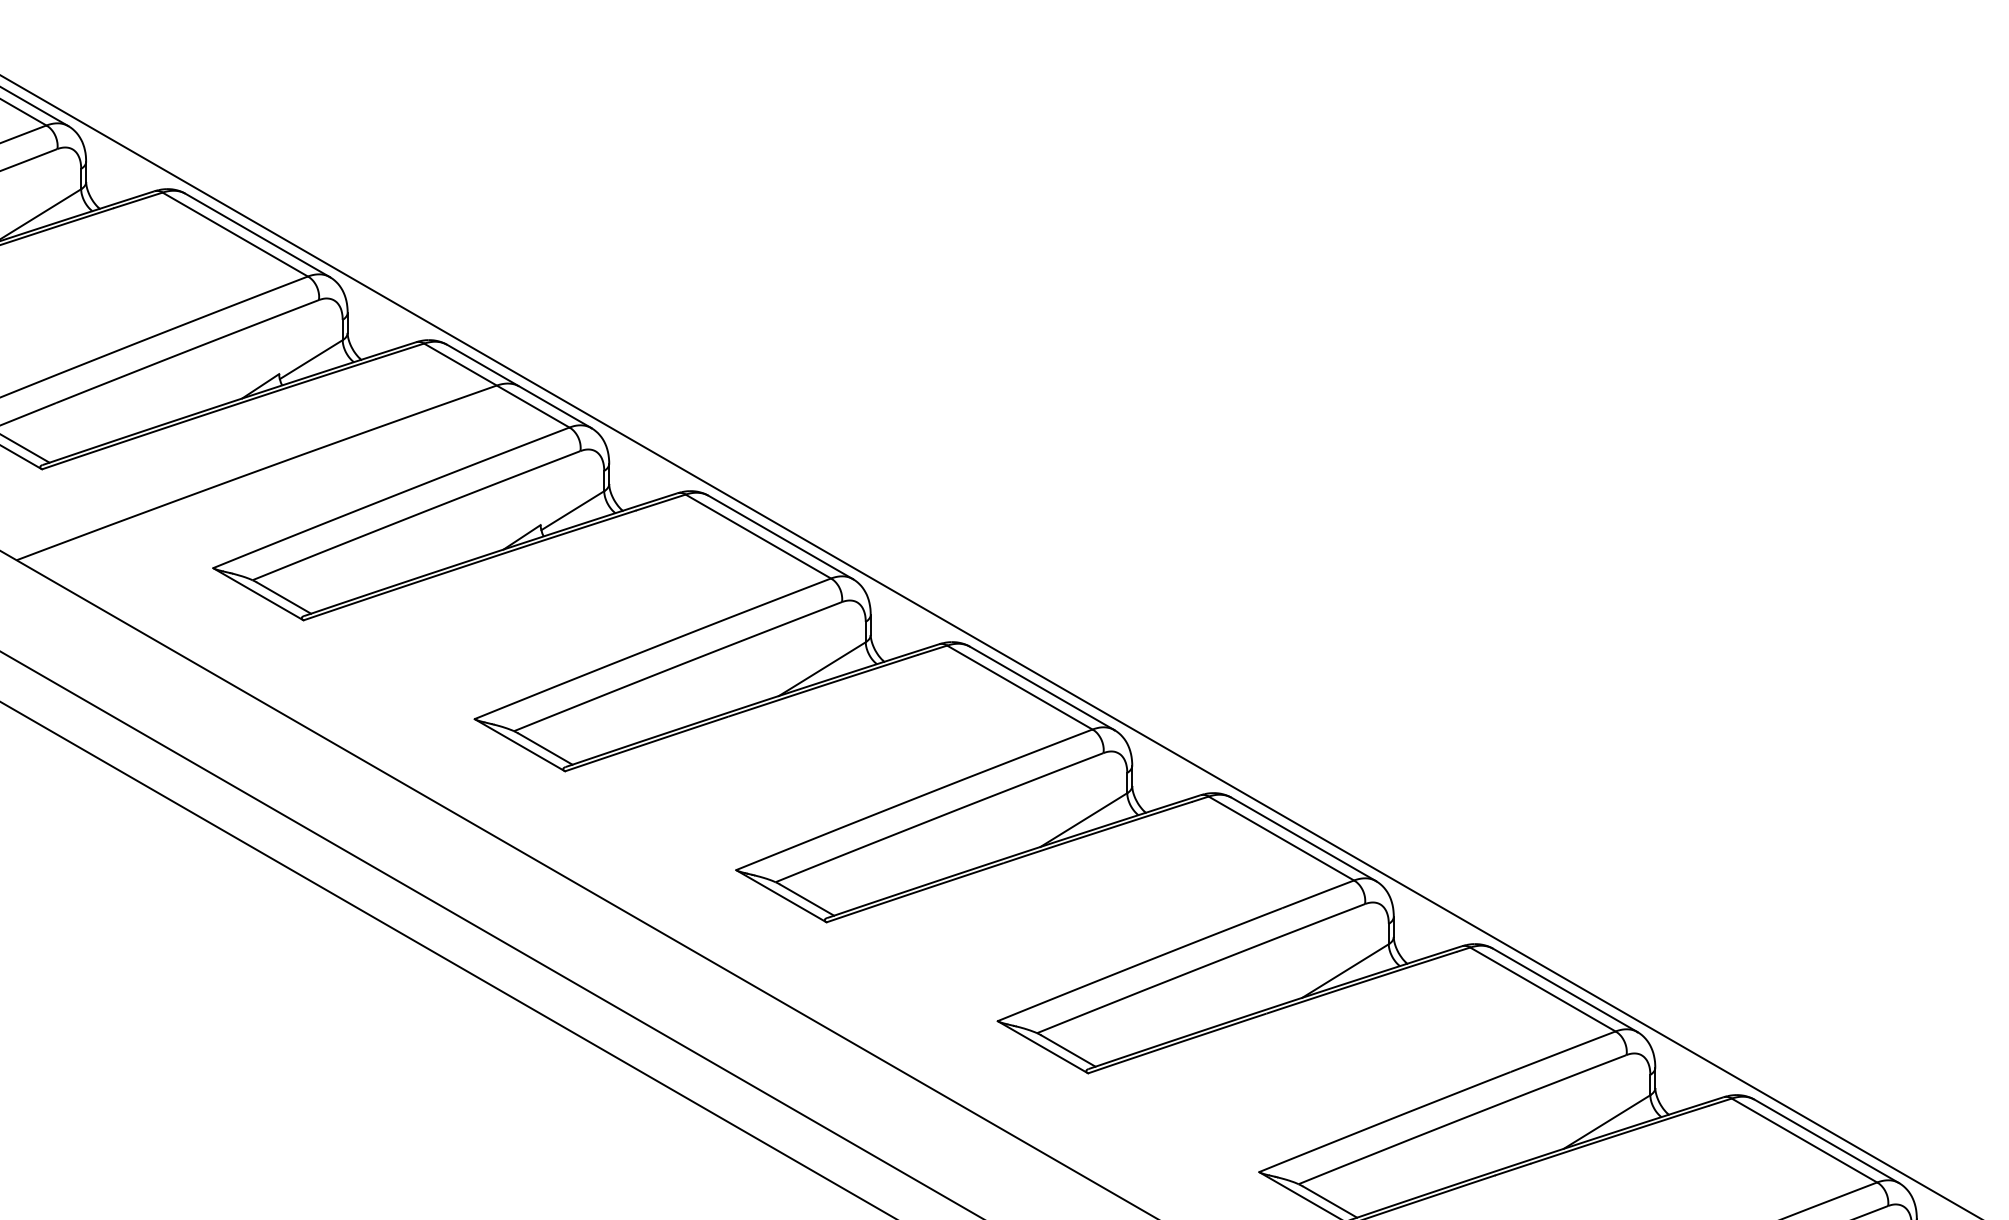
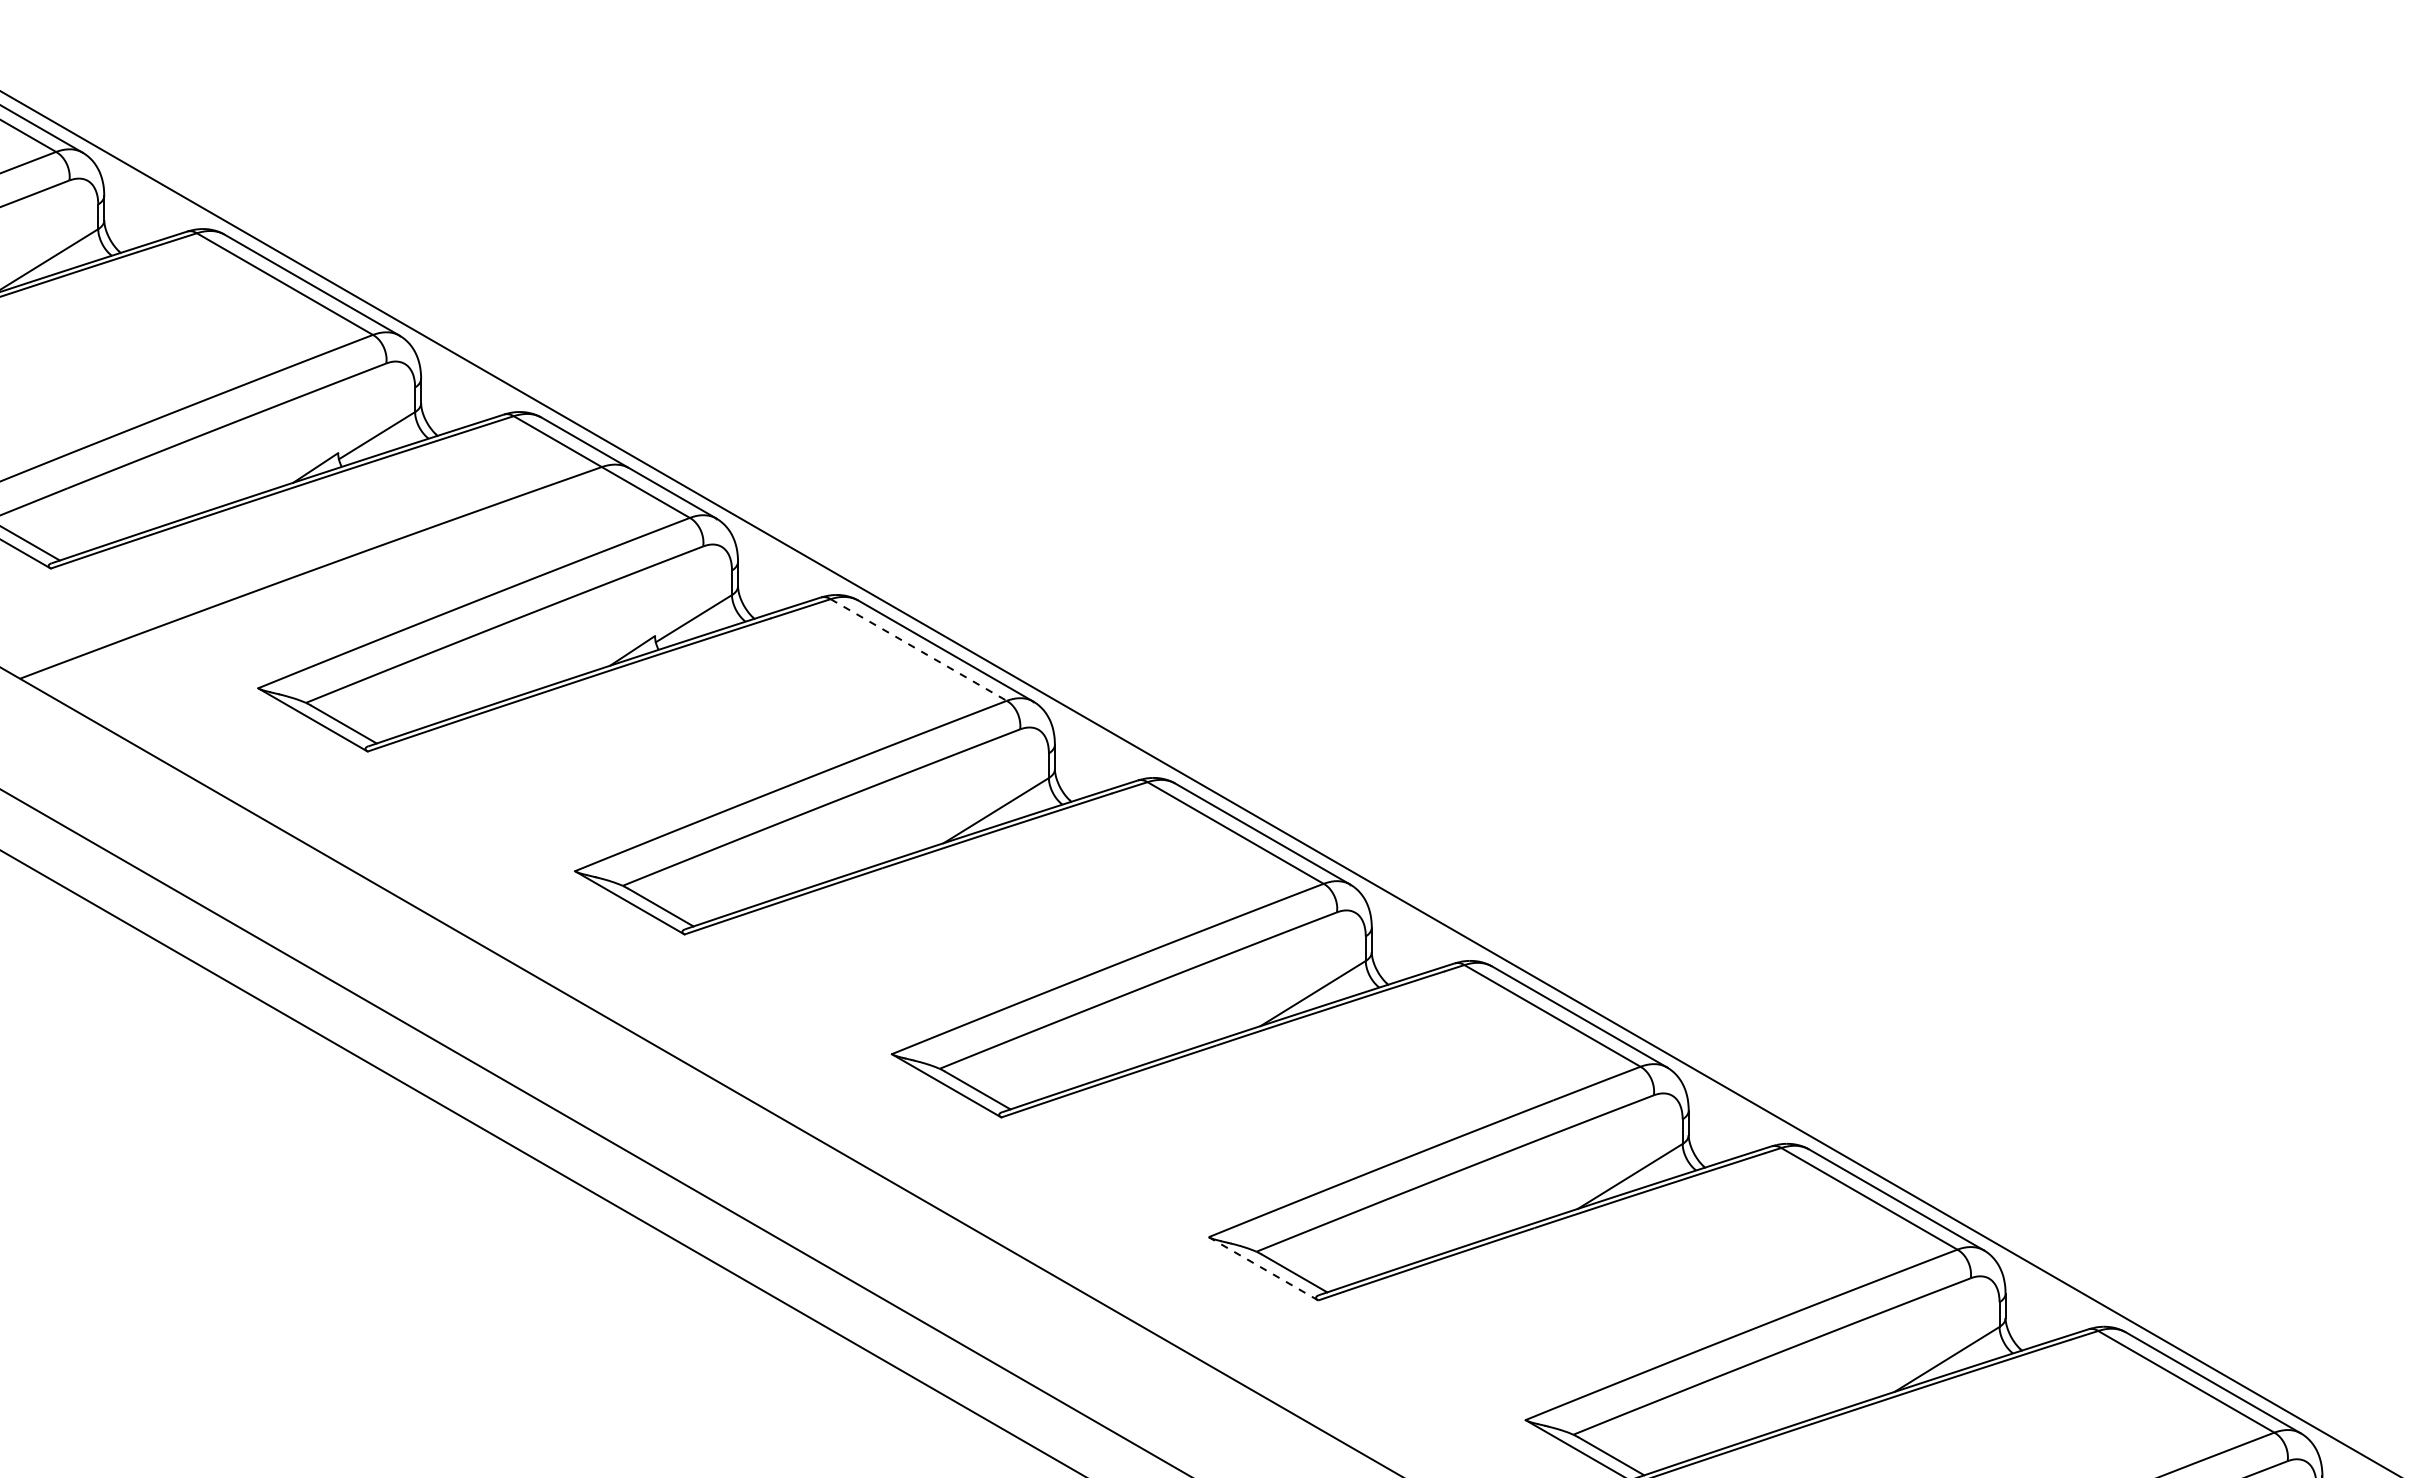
line: (758, 536) -> (918, 650), solid -> dashed
line: (1042, 1046) -> (1263, 1268), solid -> dashed

